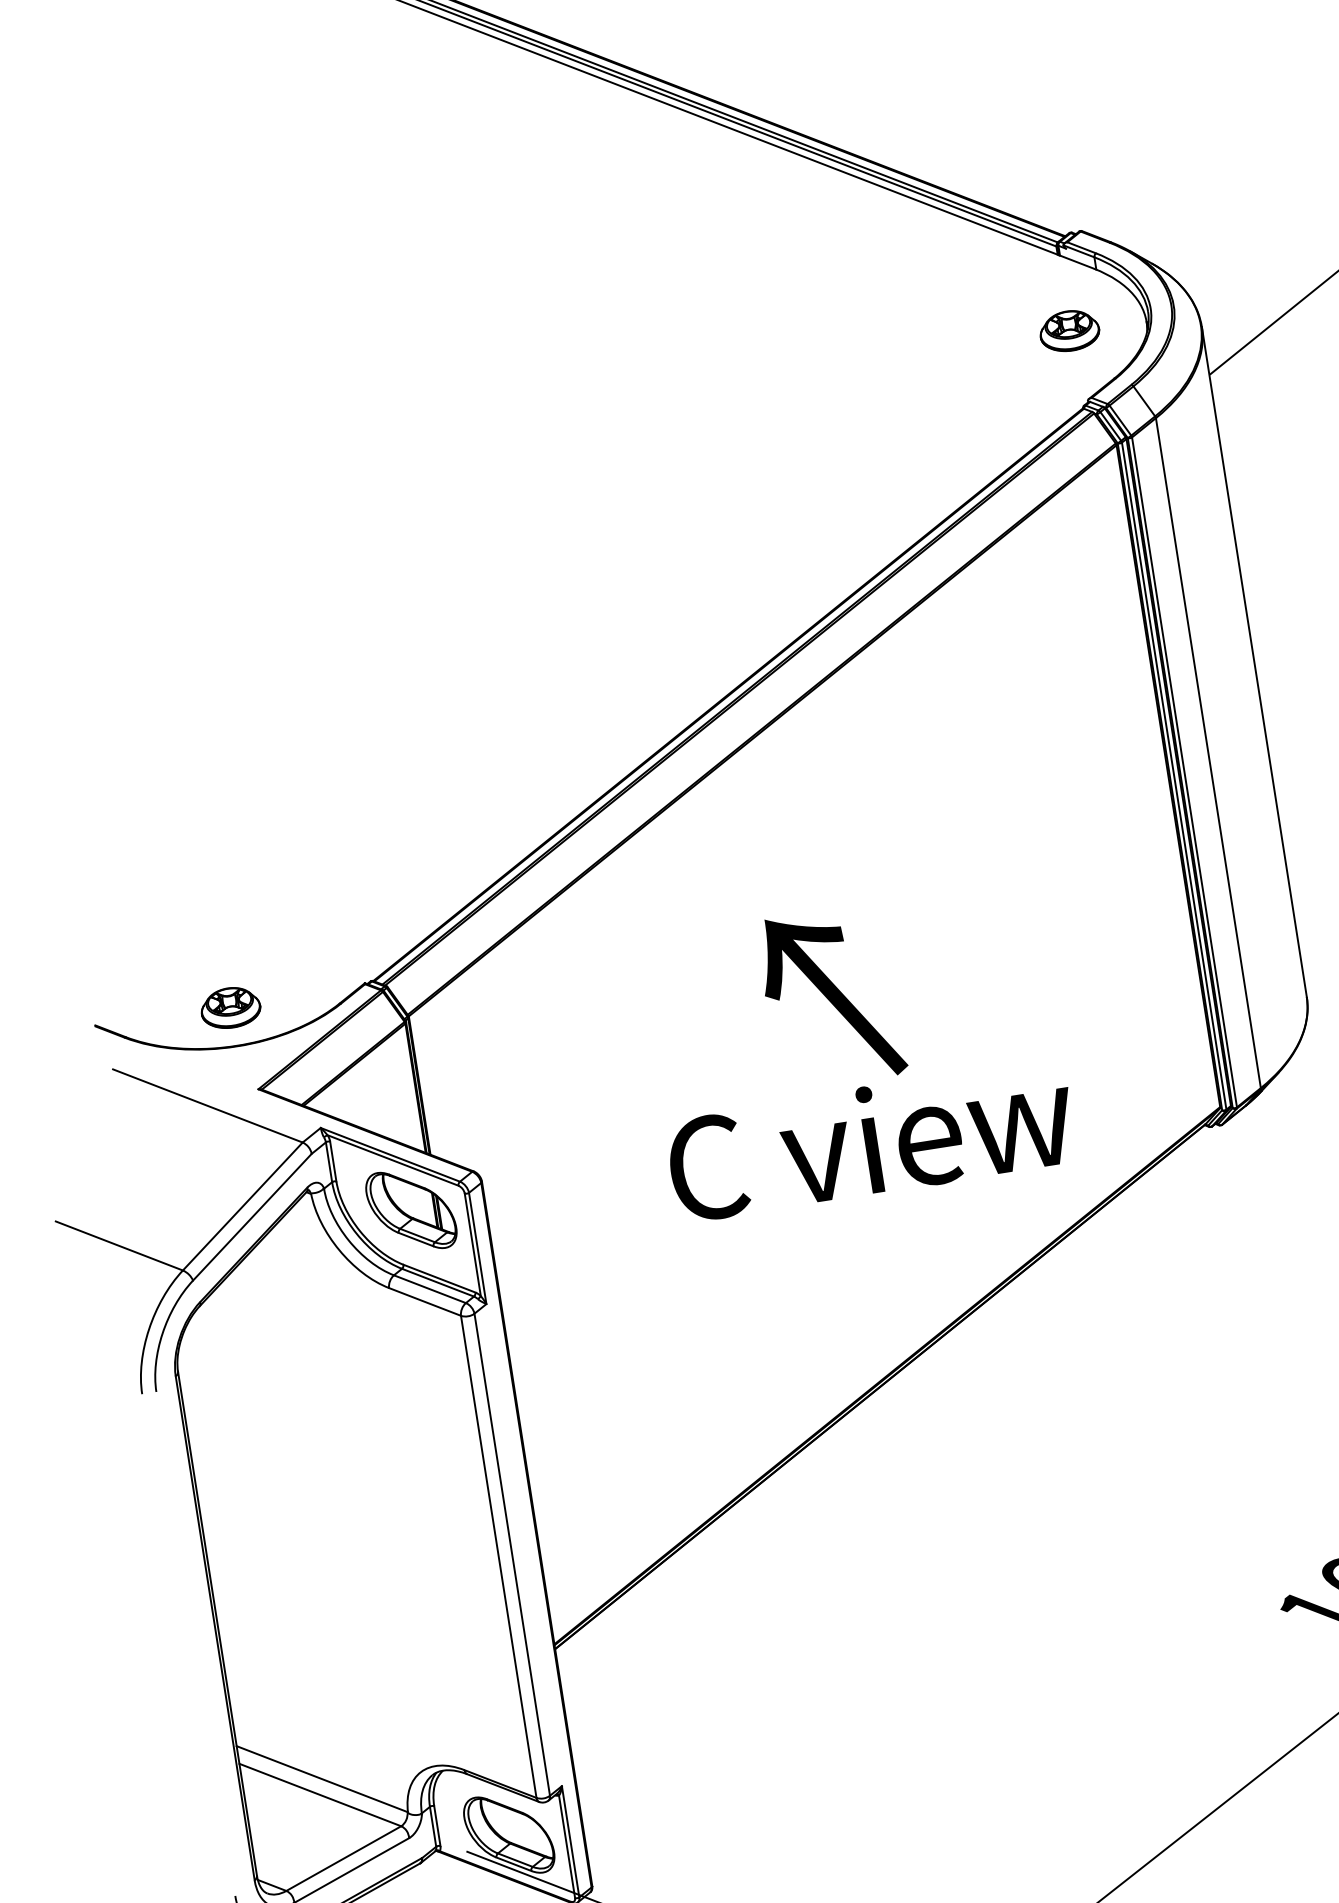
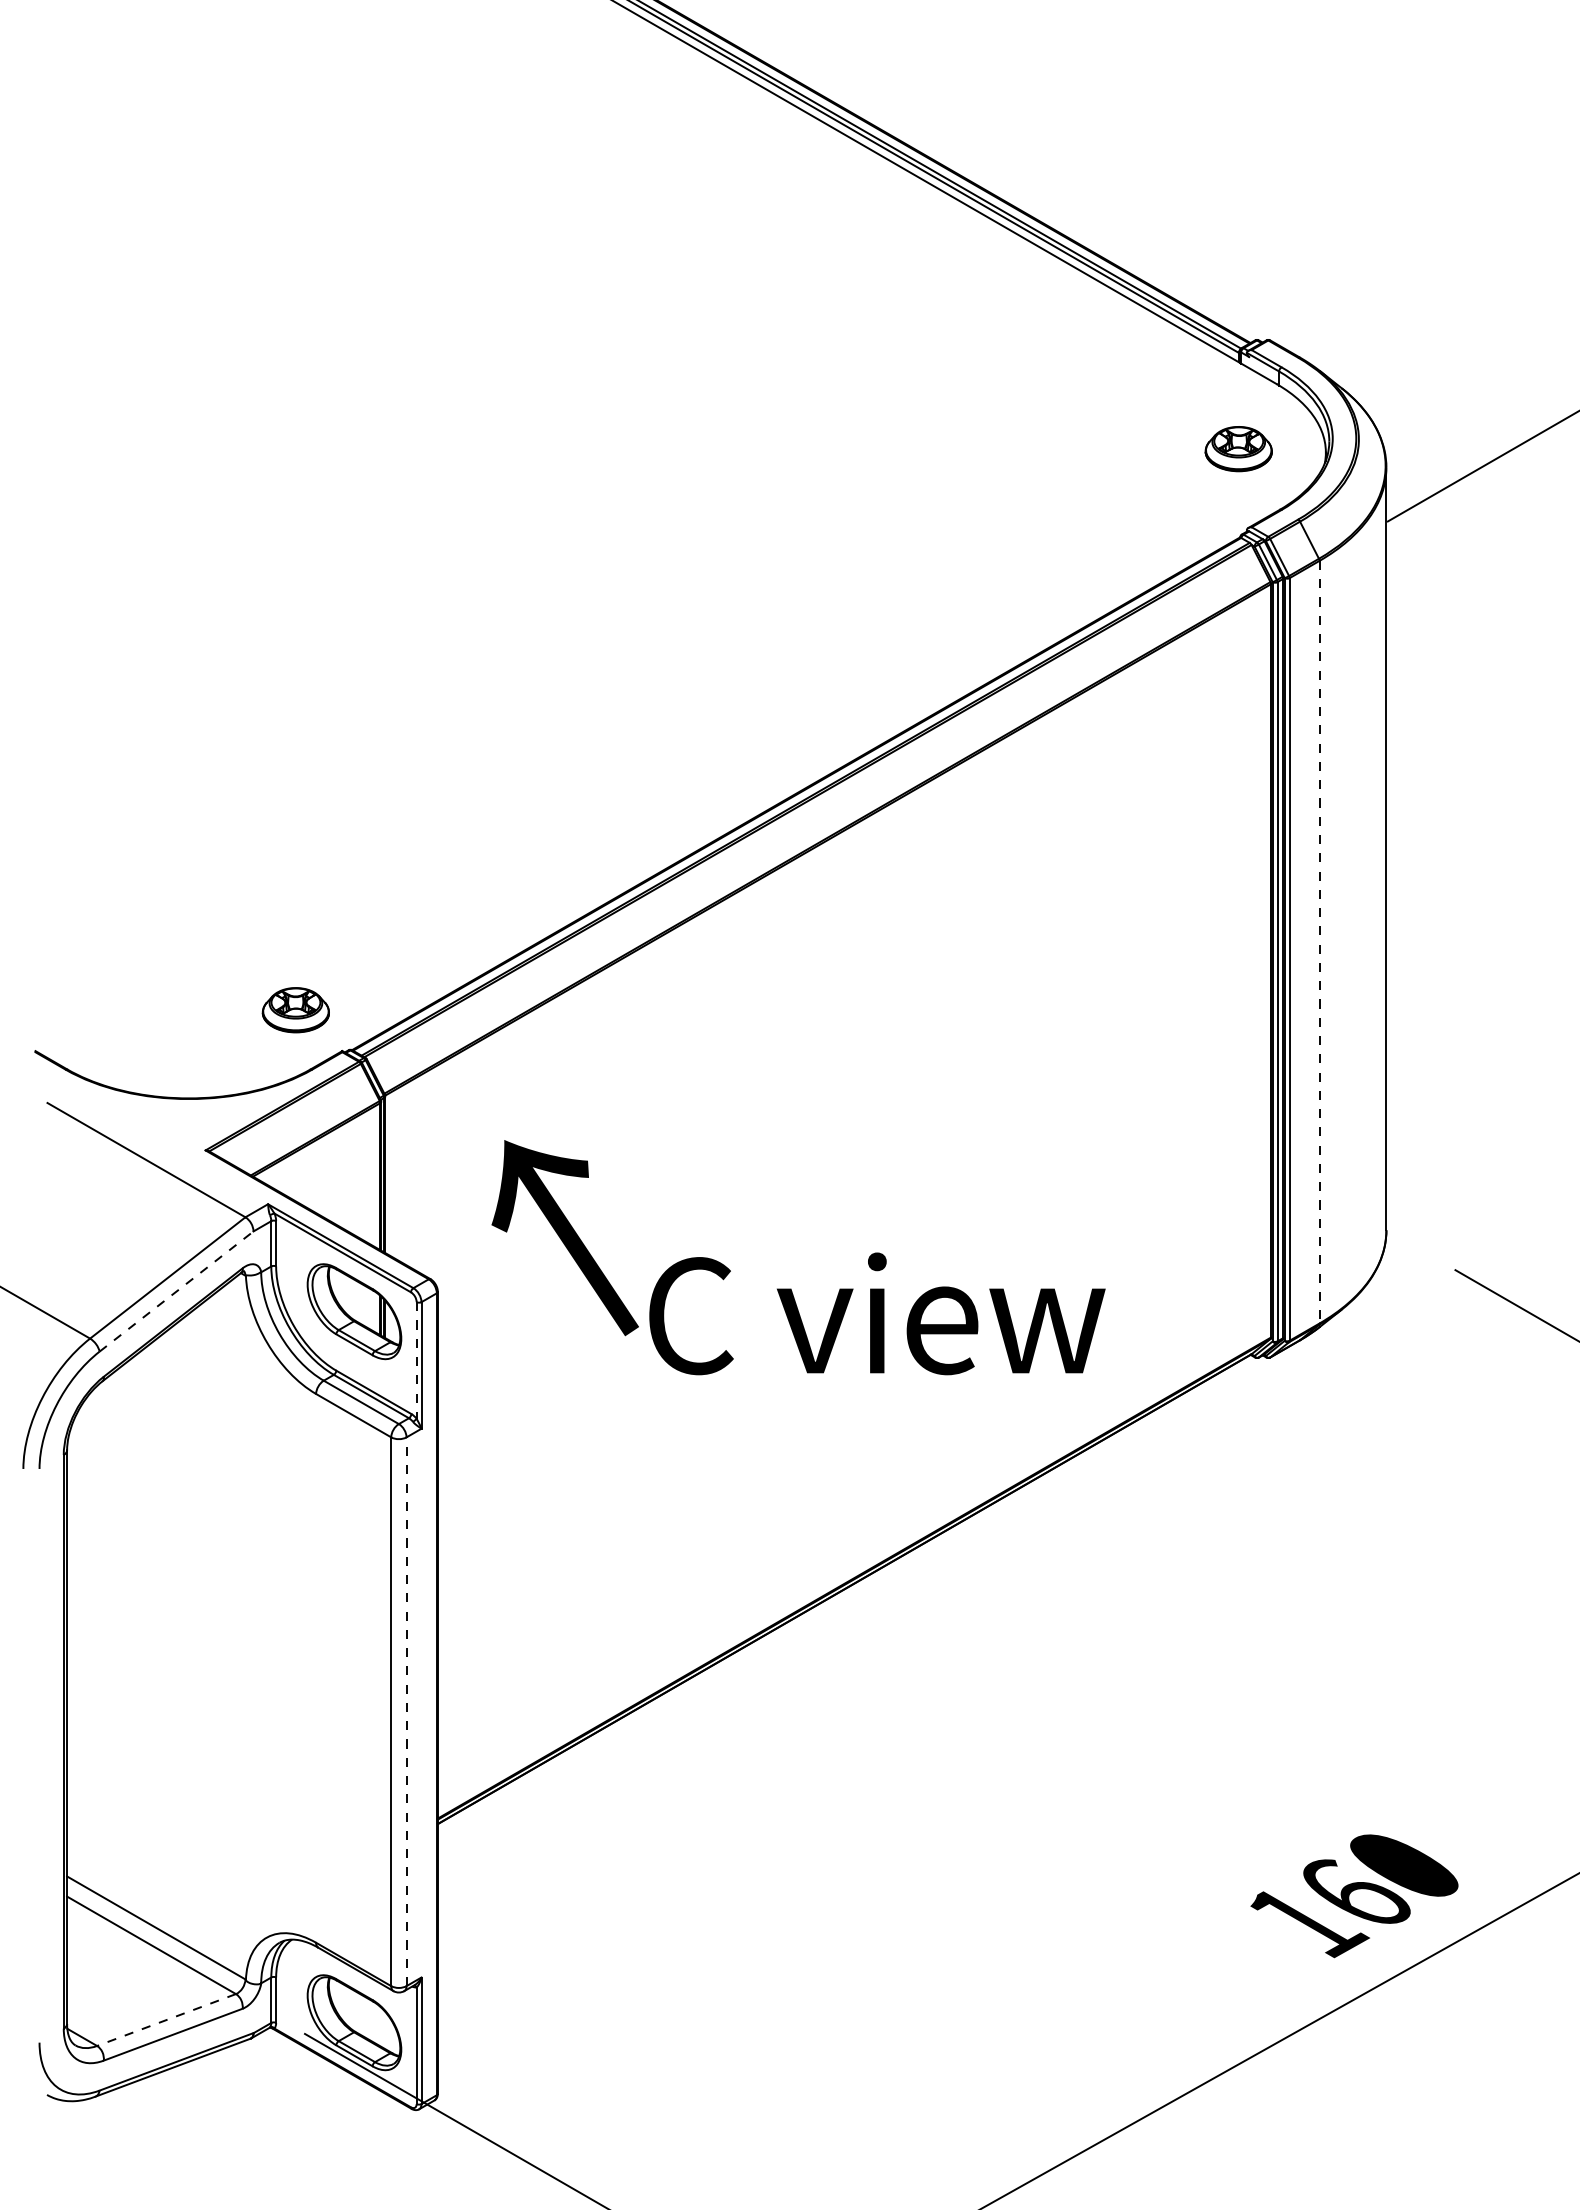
line: (1208, 753) -> (1319, 942), solid -> dashed
text: (830, 997) -> (564, 1238), moved
part: (230, 1008) -> (295, 1010), moved
line: (252, 1217) -> (176, 1291), solid -> dashed
line: (472, 1244) -> (416, 1360), solid -> dashed
line: (512, 1554) -> (406, 1711), solid -> dashed
line: (343, 1859) -> (166, 2020), solid -> dashed

